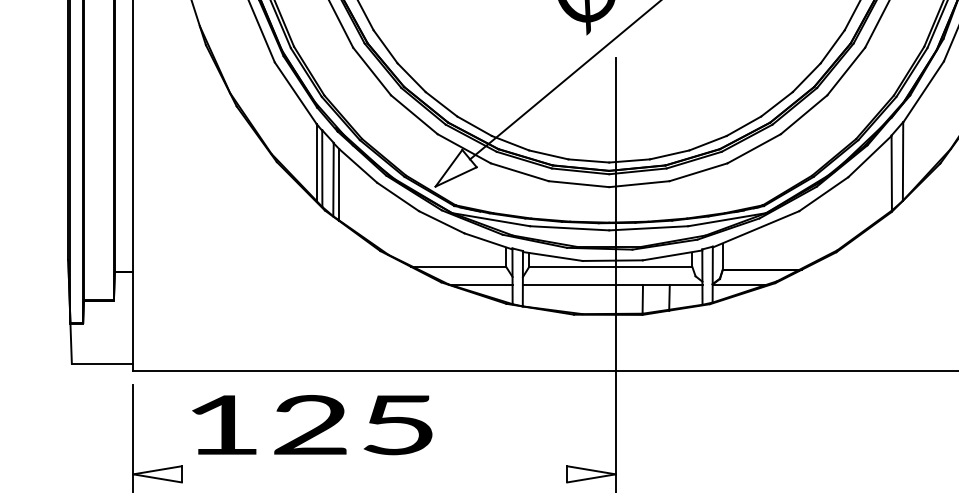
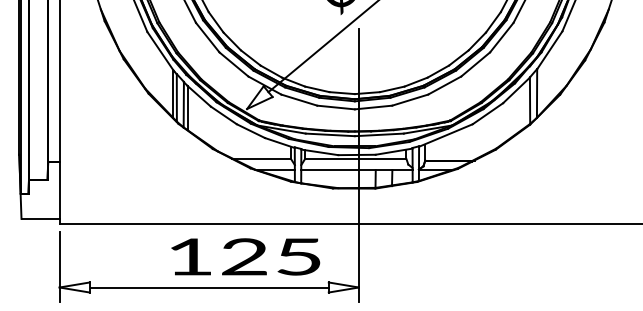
text: (312, 424) -> (245, 256), moved
line: (374, 474) -> (209, 287), added

